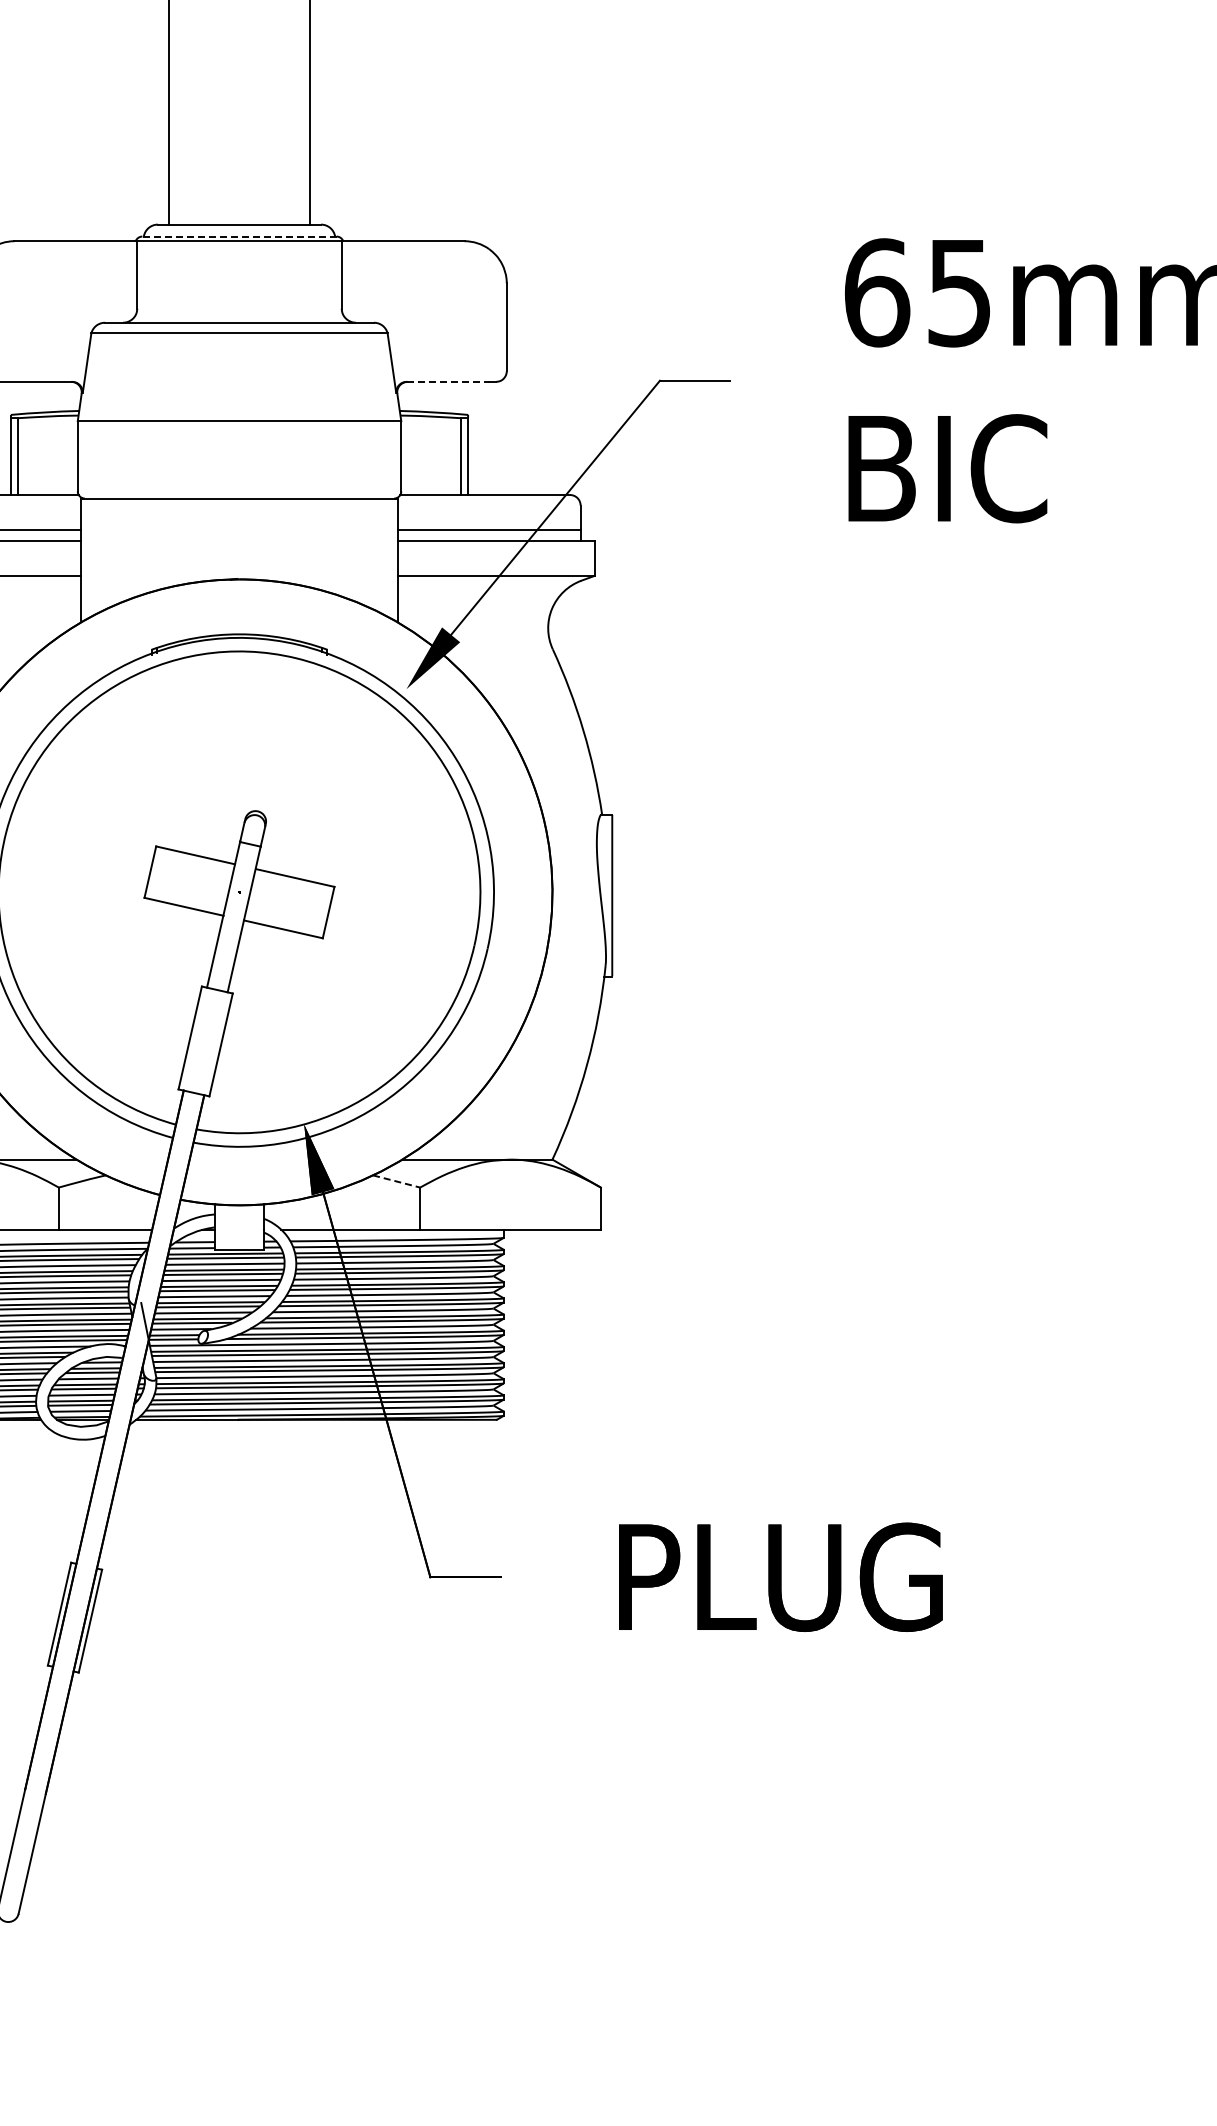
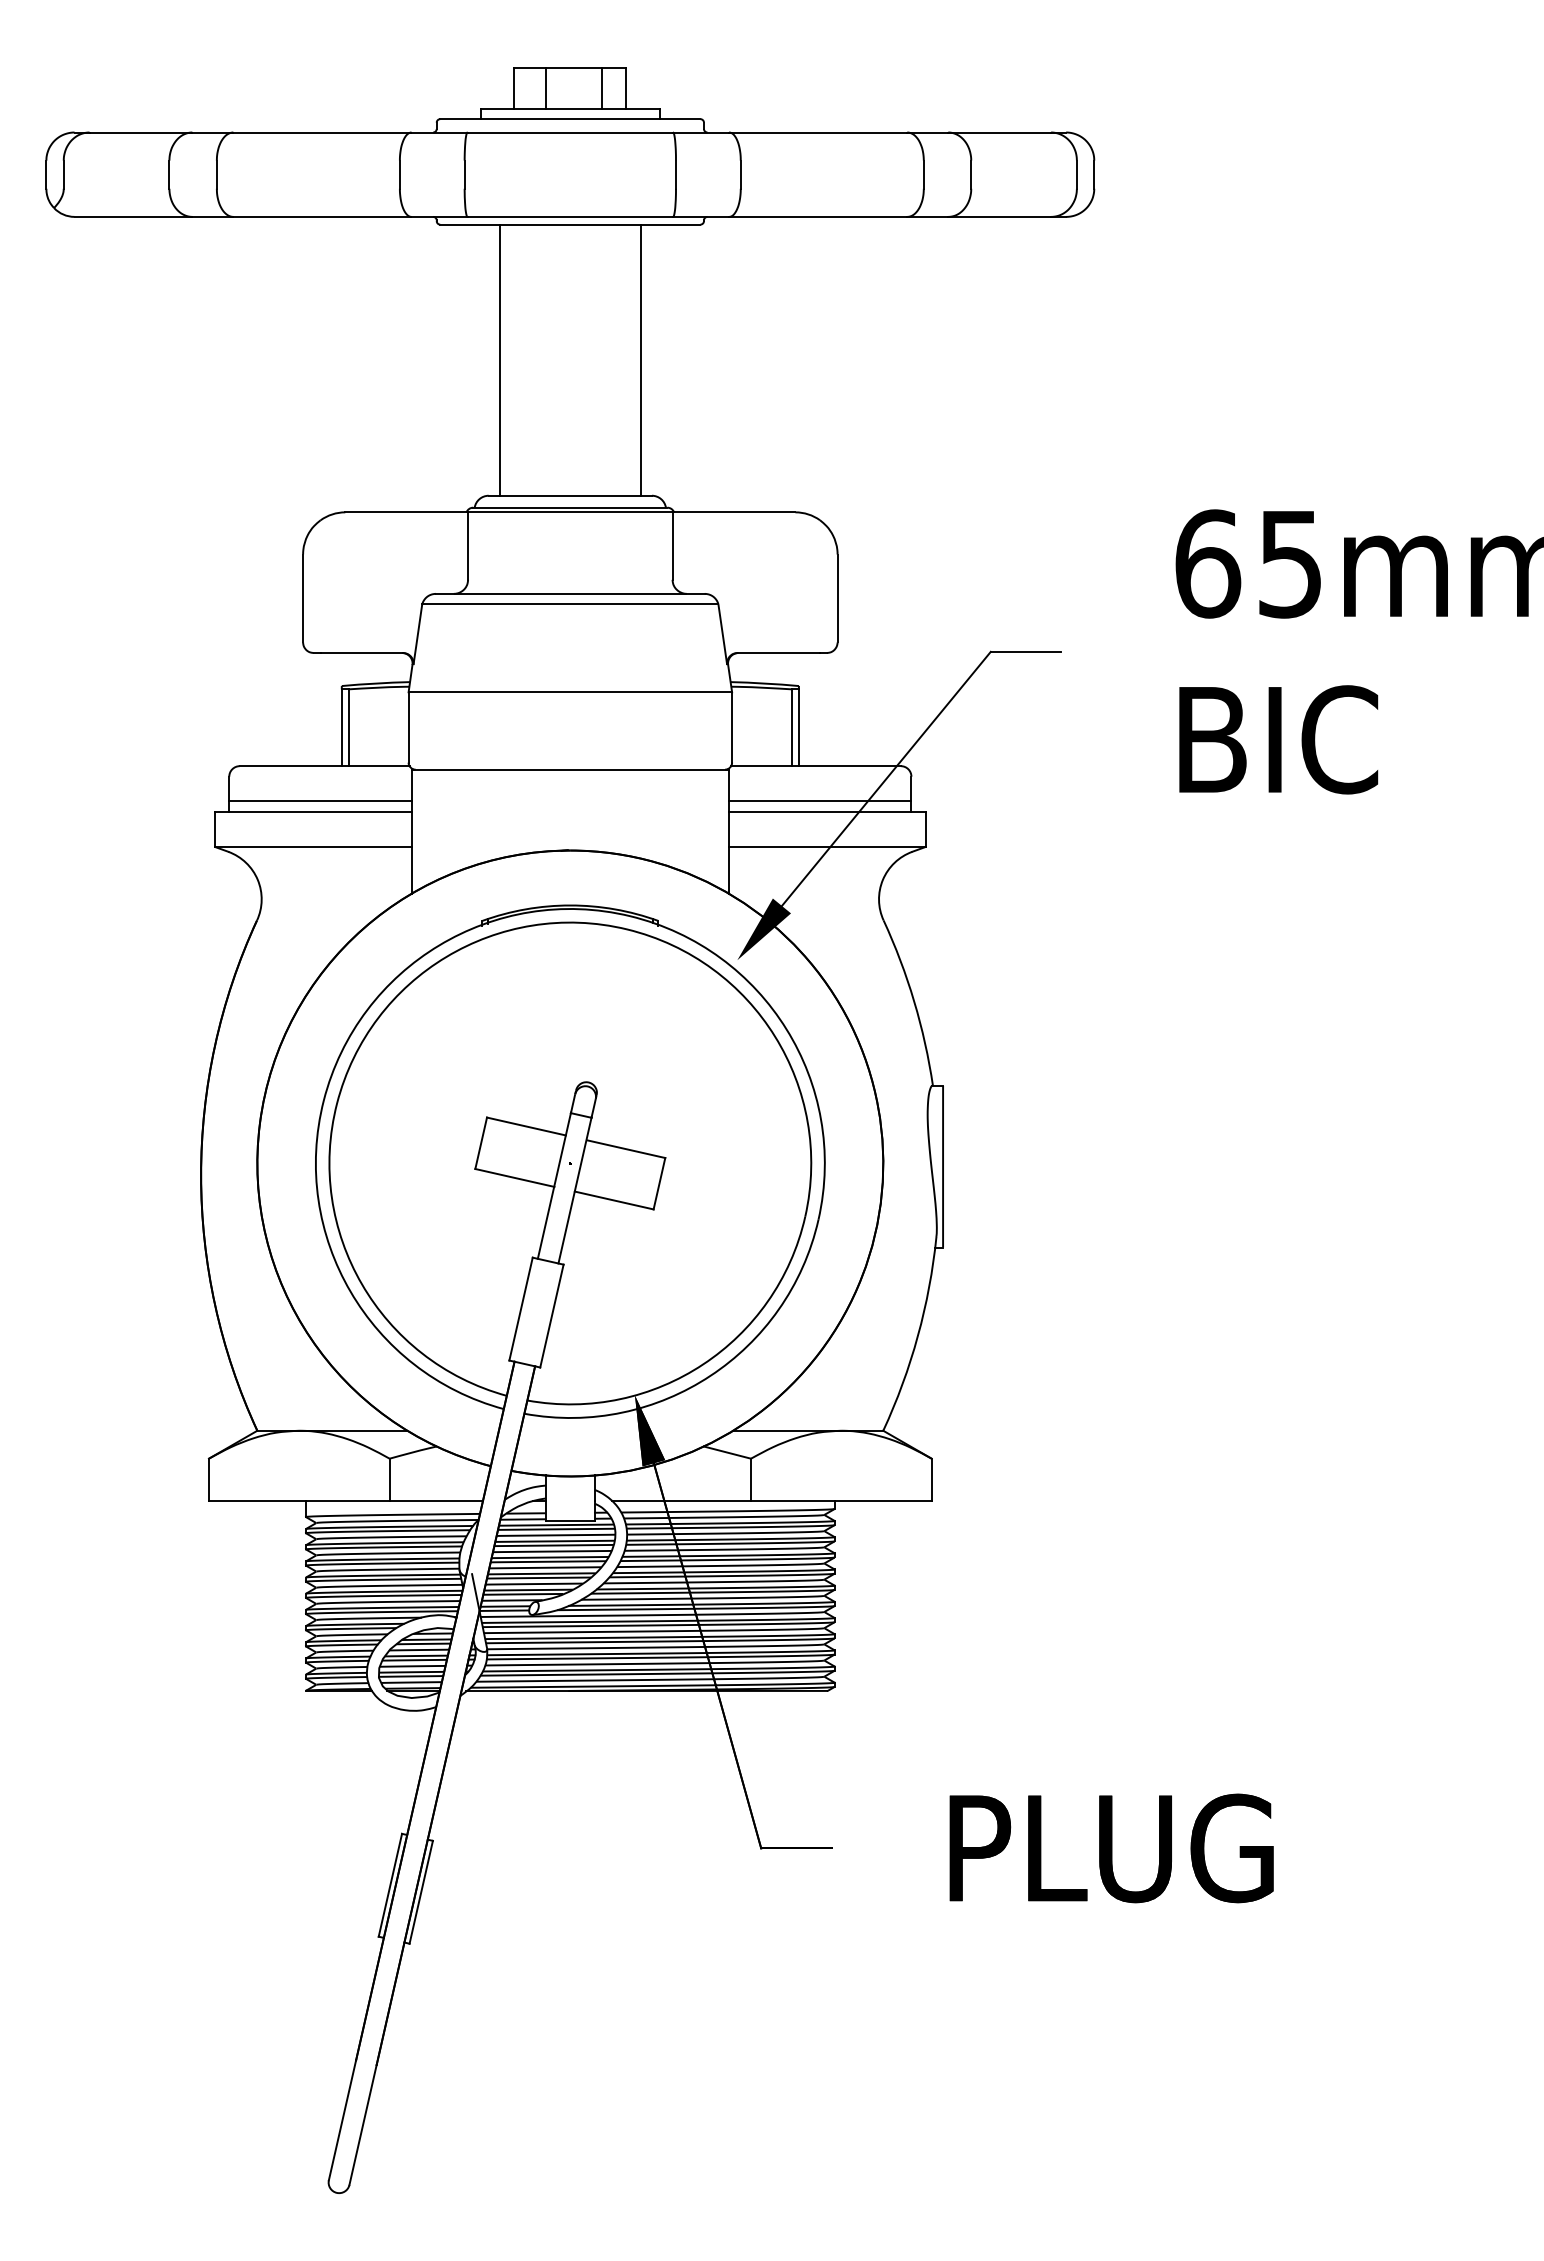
line: (238, 236) -> (569, 507), dashed -> solid
line: (448, 382) -> (779, 653), dashed -> solid
line: (396, 1181) -> (727, 1452), dashed -> solid

